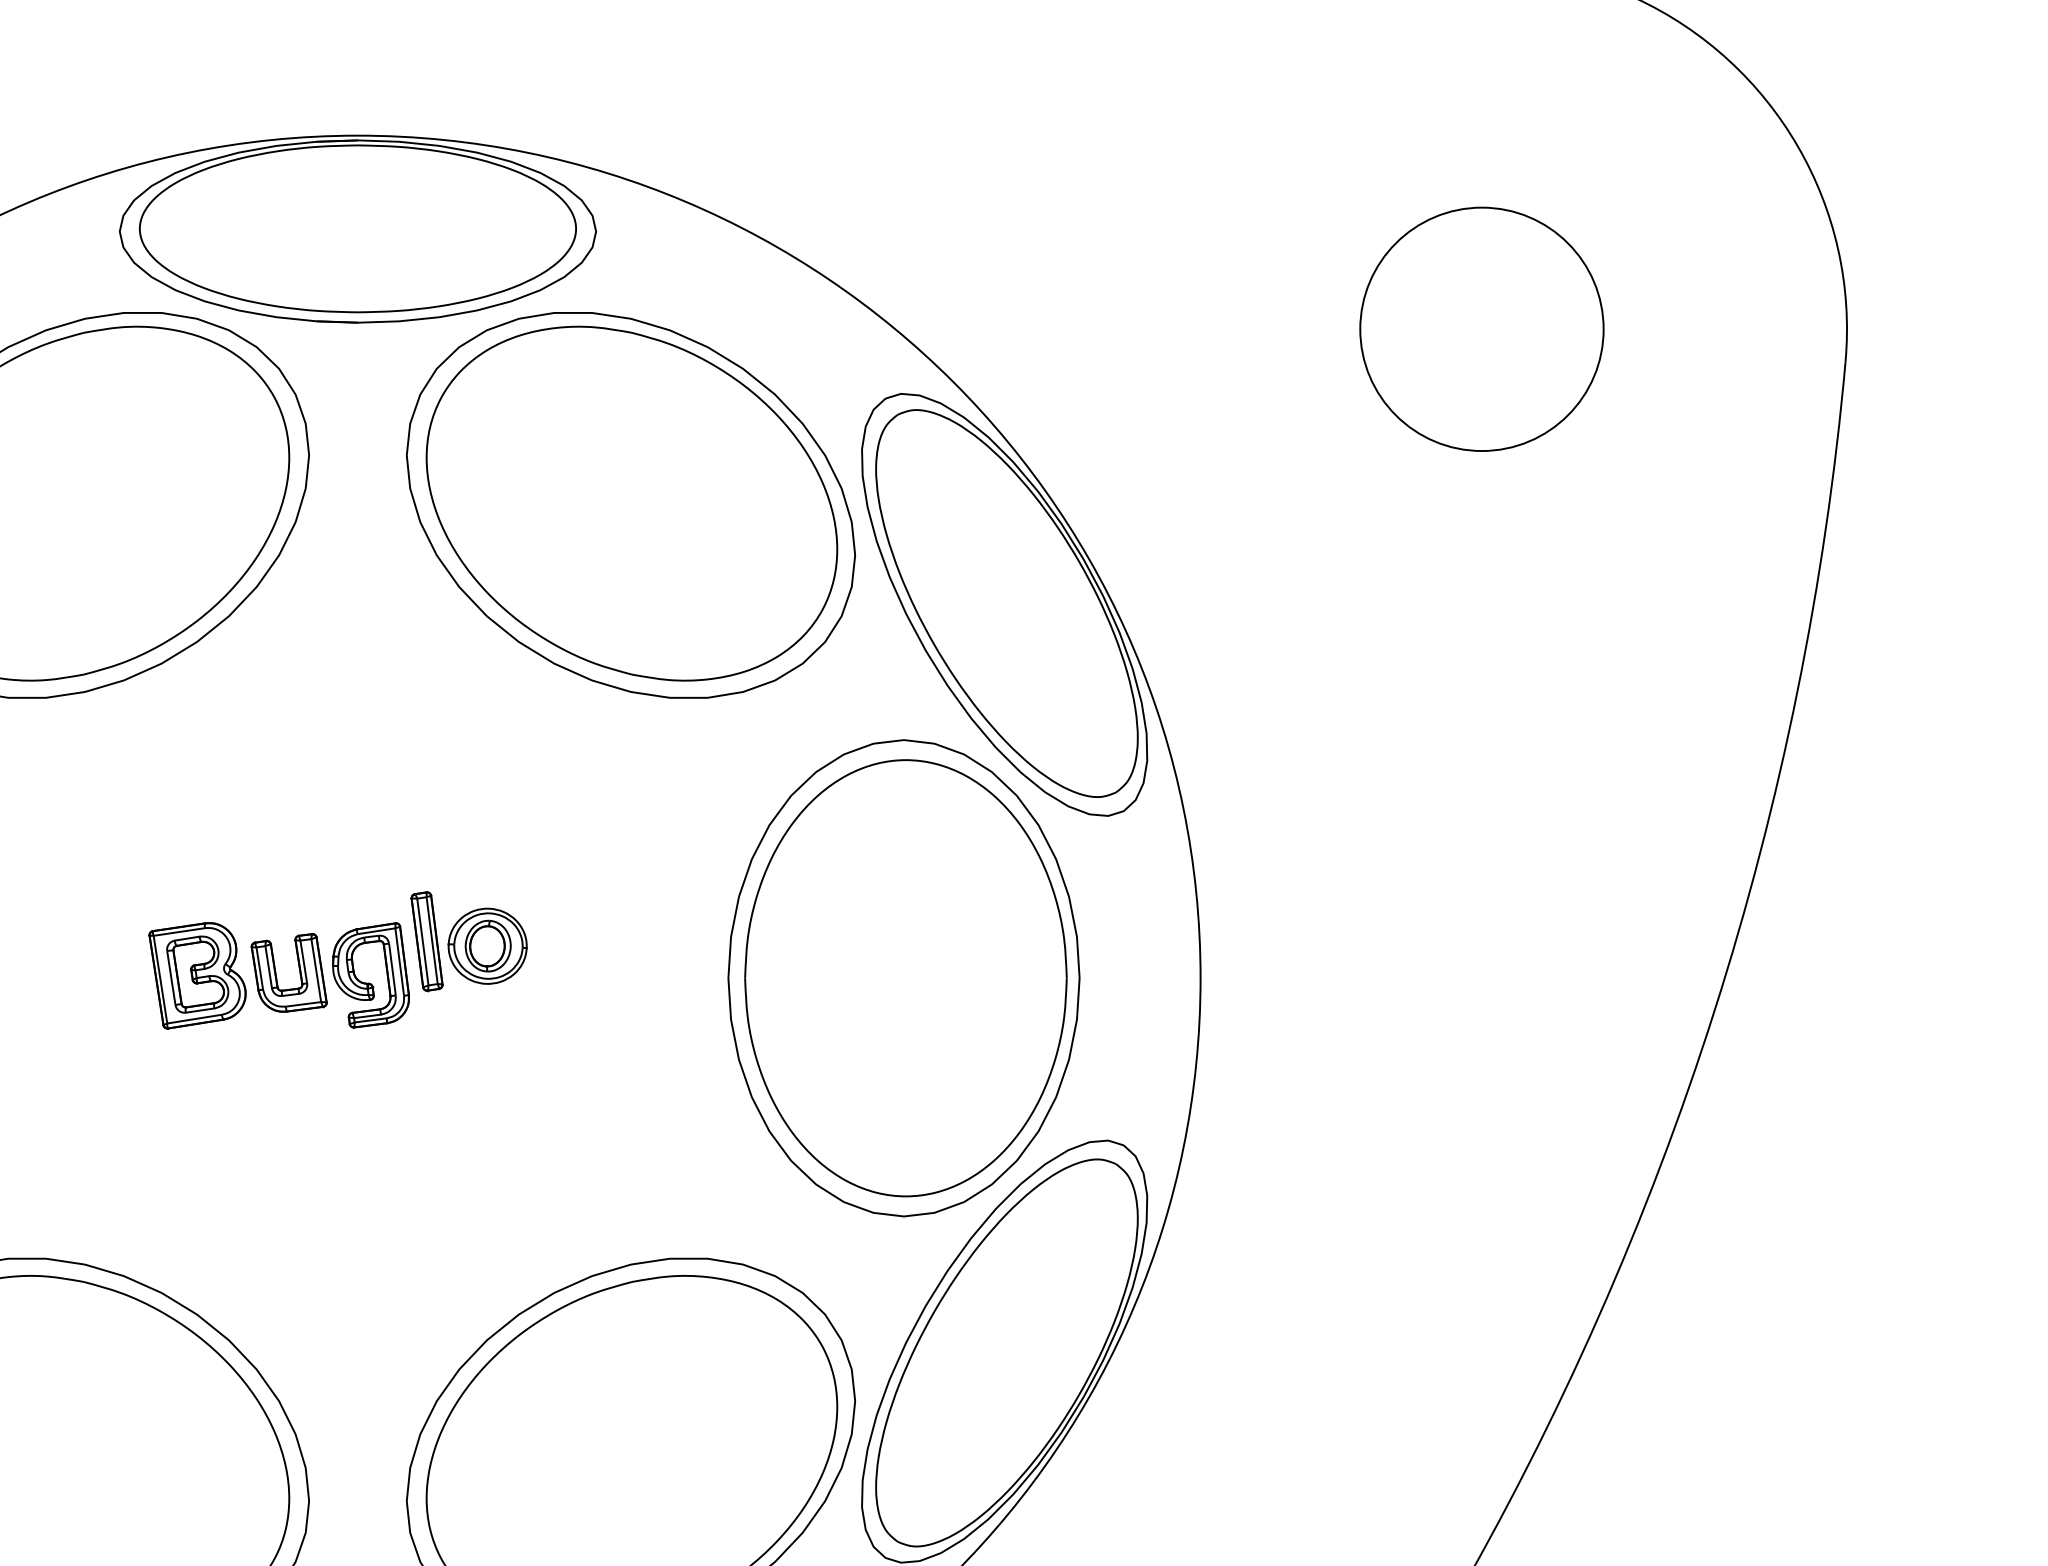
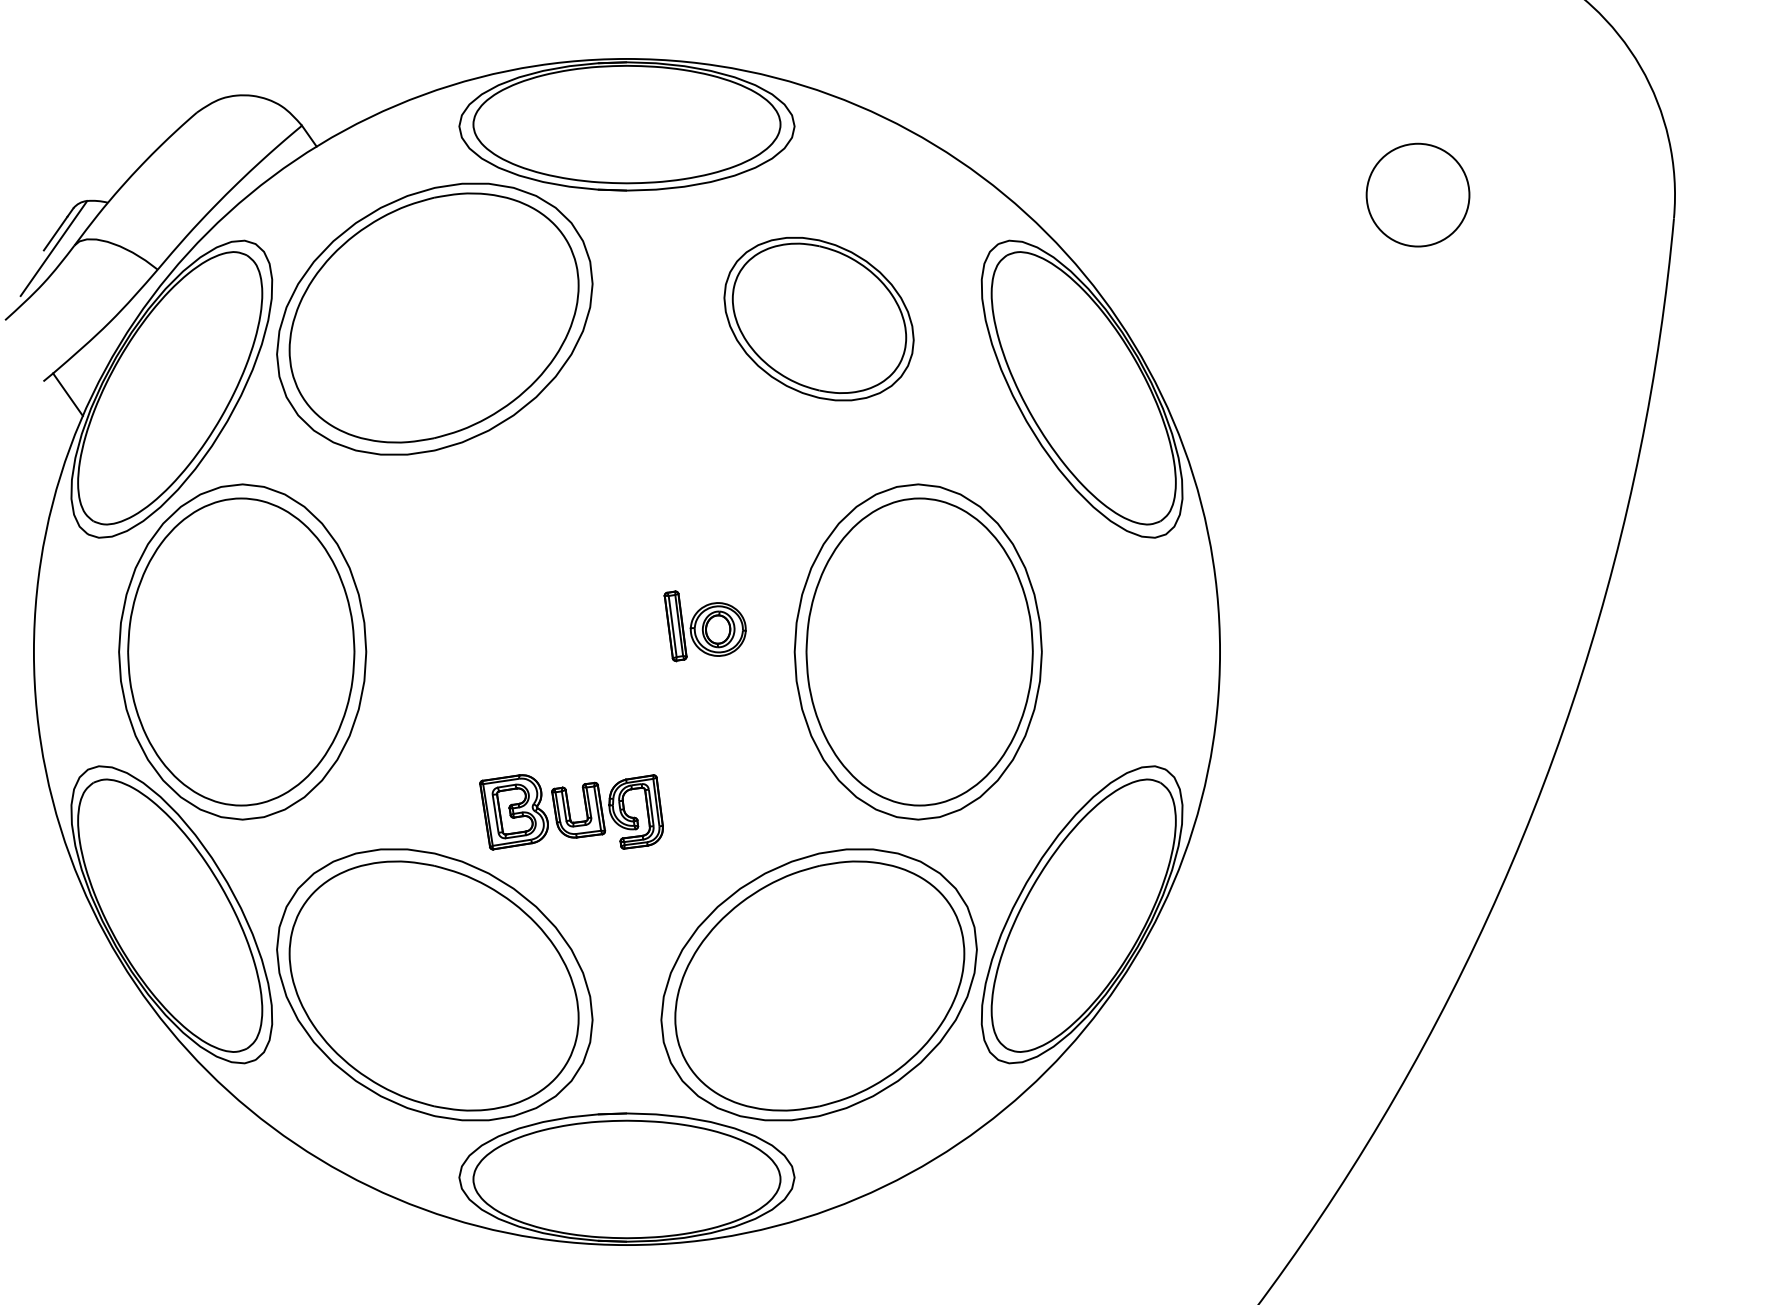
circle: (1481, 328) -> (1417, 194), size x0.6
part: (630, 504) -> (818, 318), size x0.6
part: (279, 976) -> (571, 812), moved
part: (902, 977) -> (917, 651), moved

